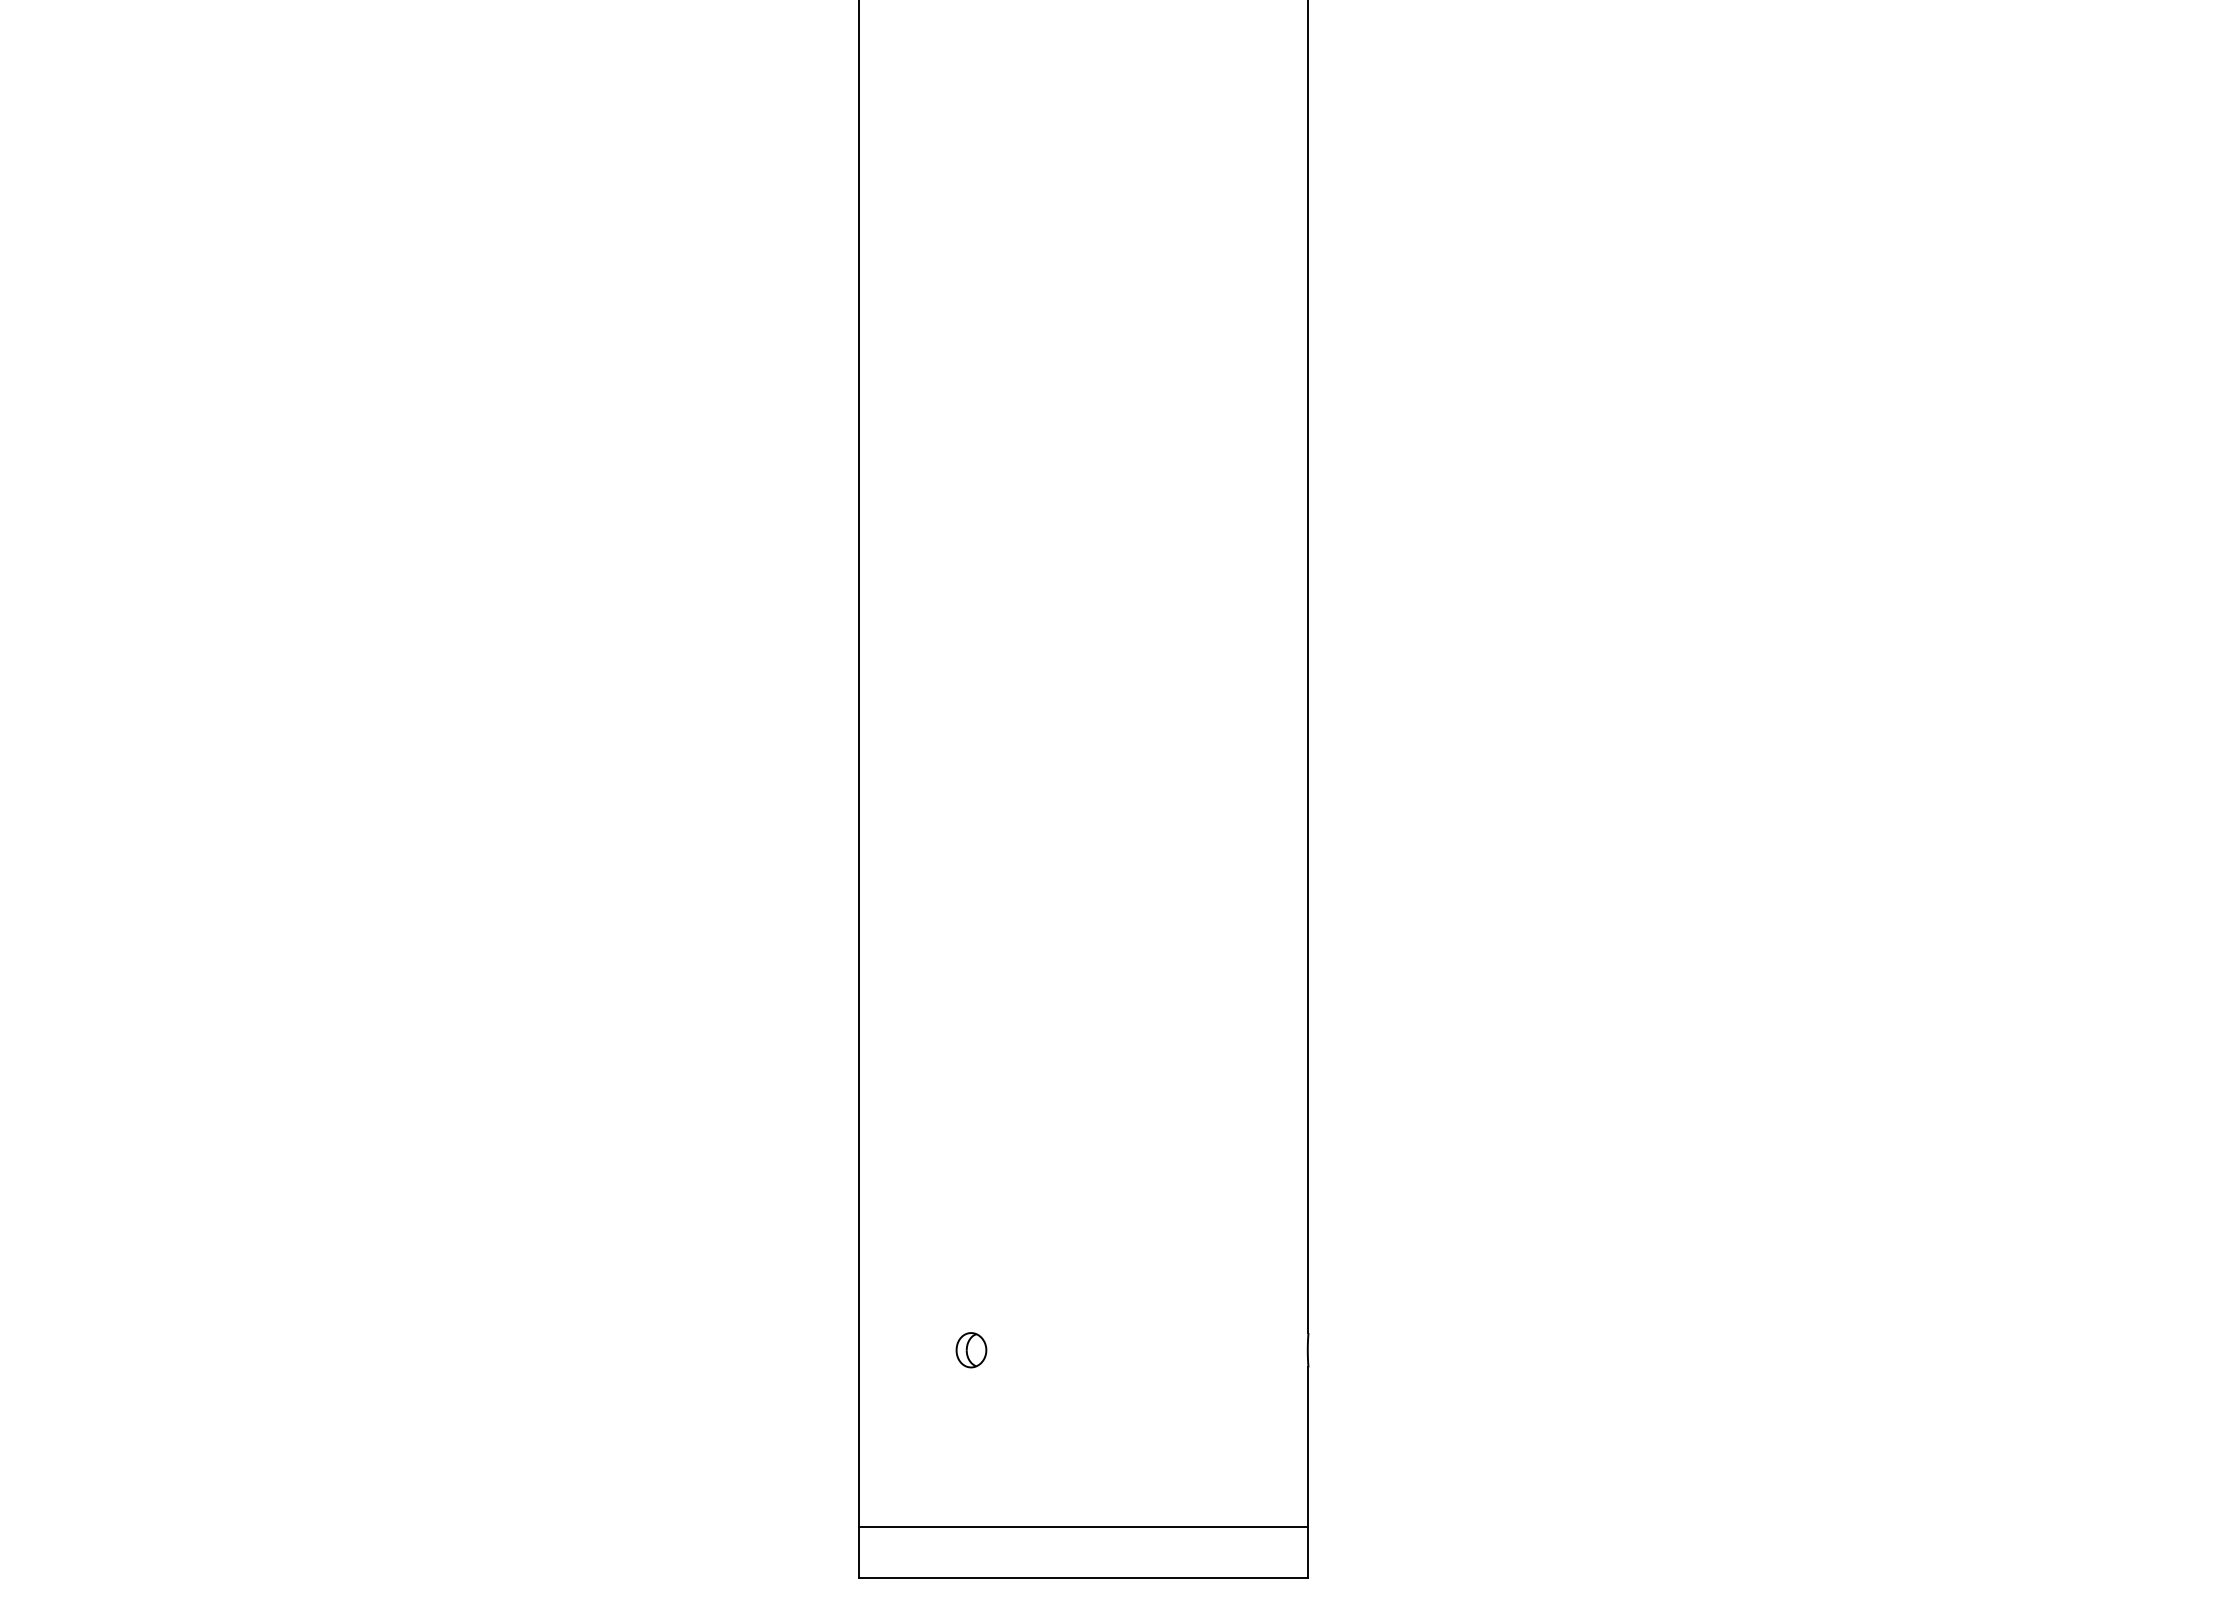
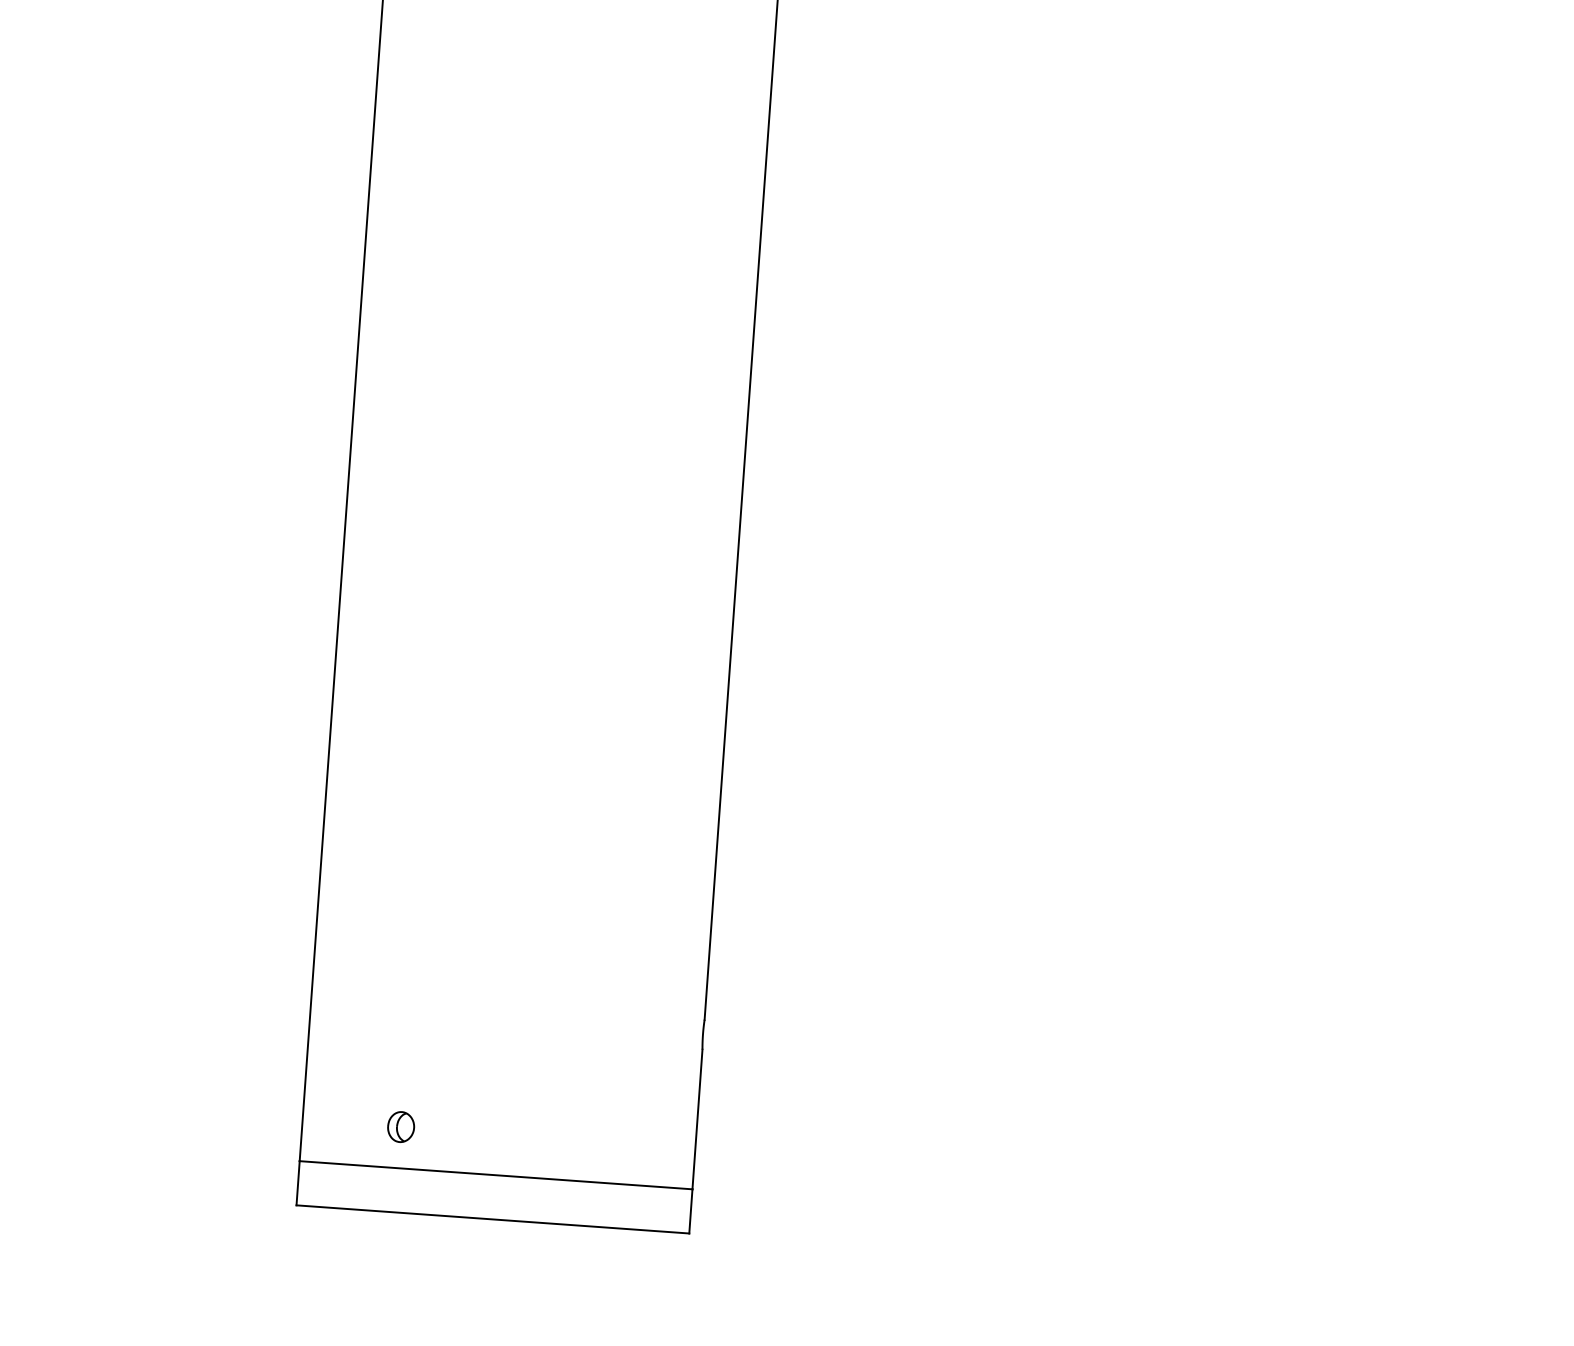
part: (971, 1350) -> (401, 1127), moved

